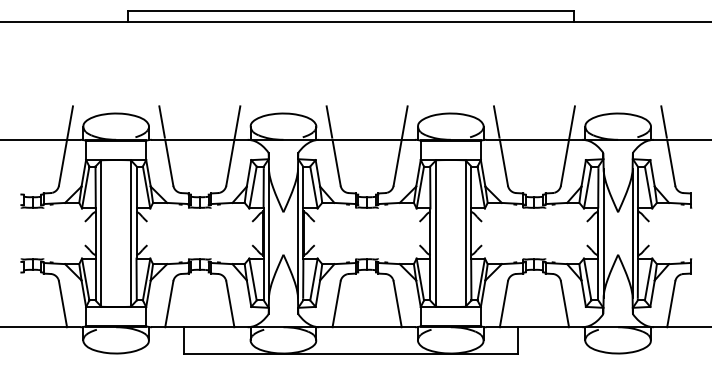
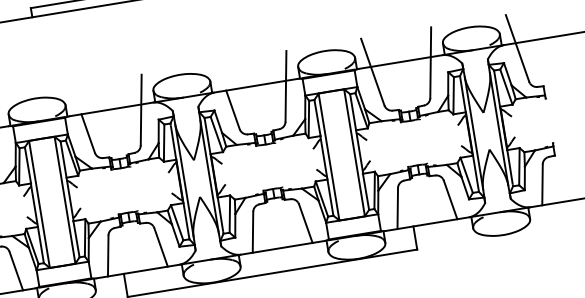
line: (161, 121) -> (75, 98), removed
line: (329, 121) -> (220, 75), removed

